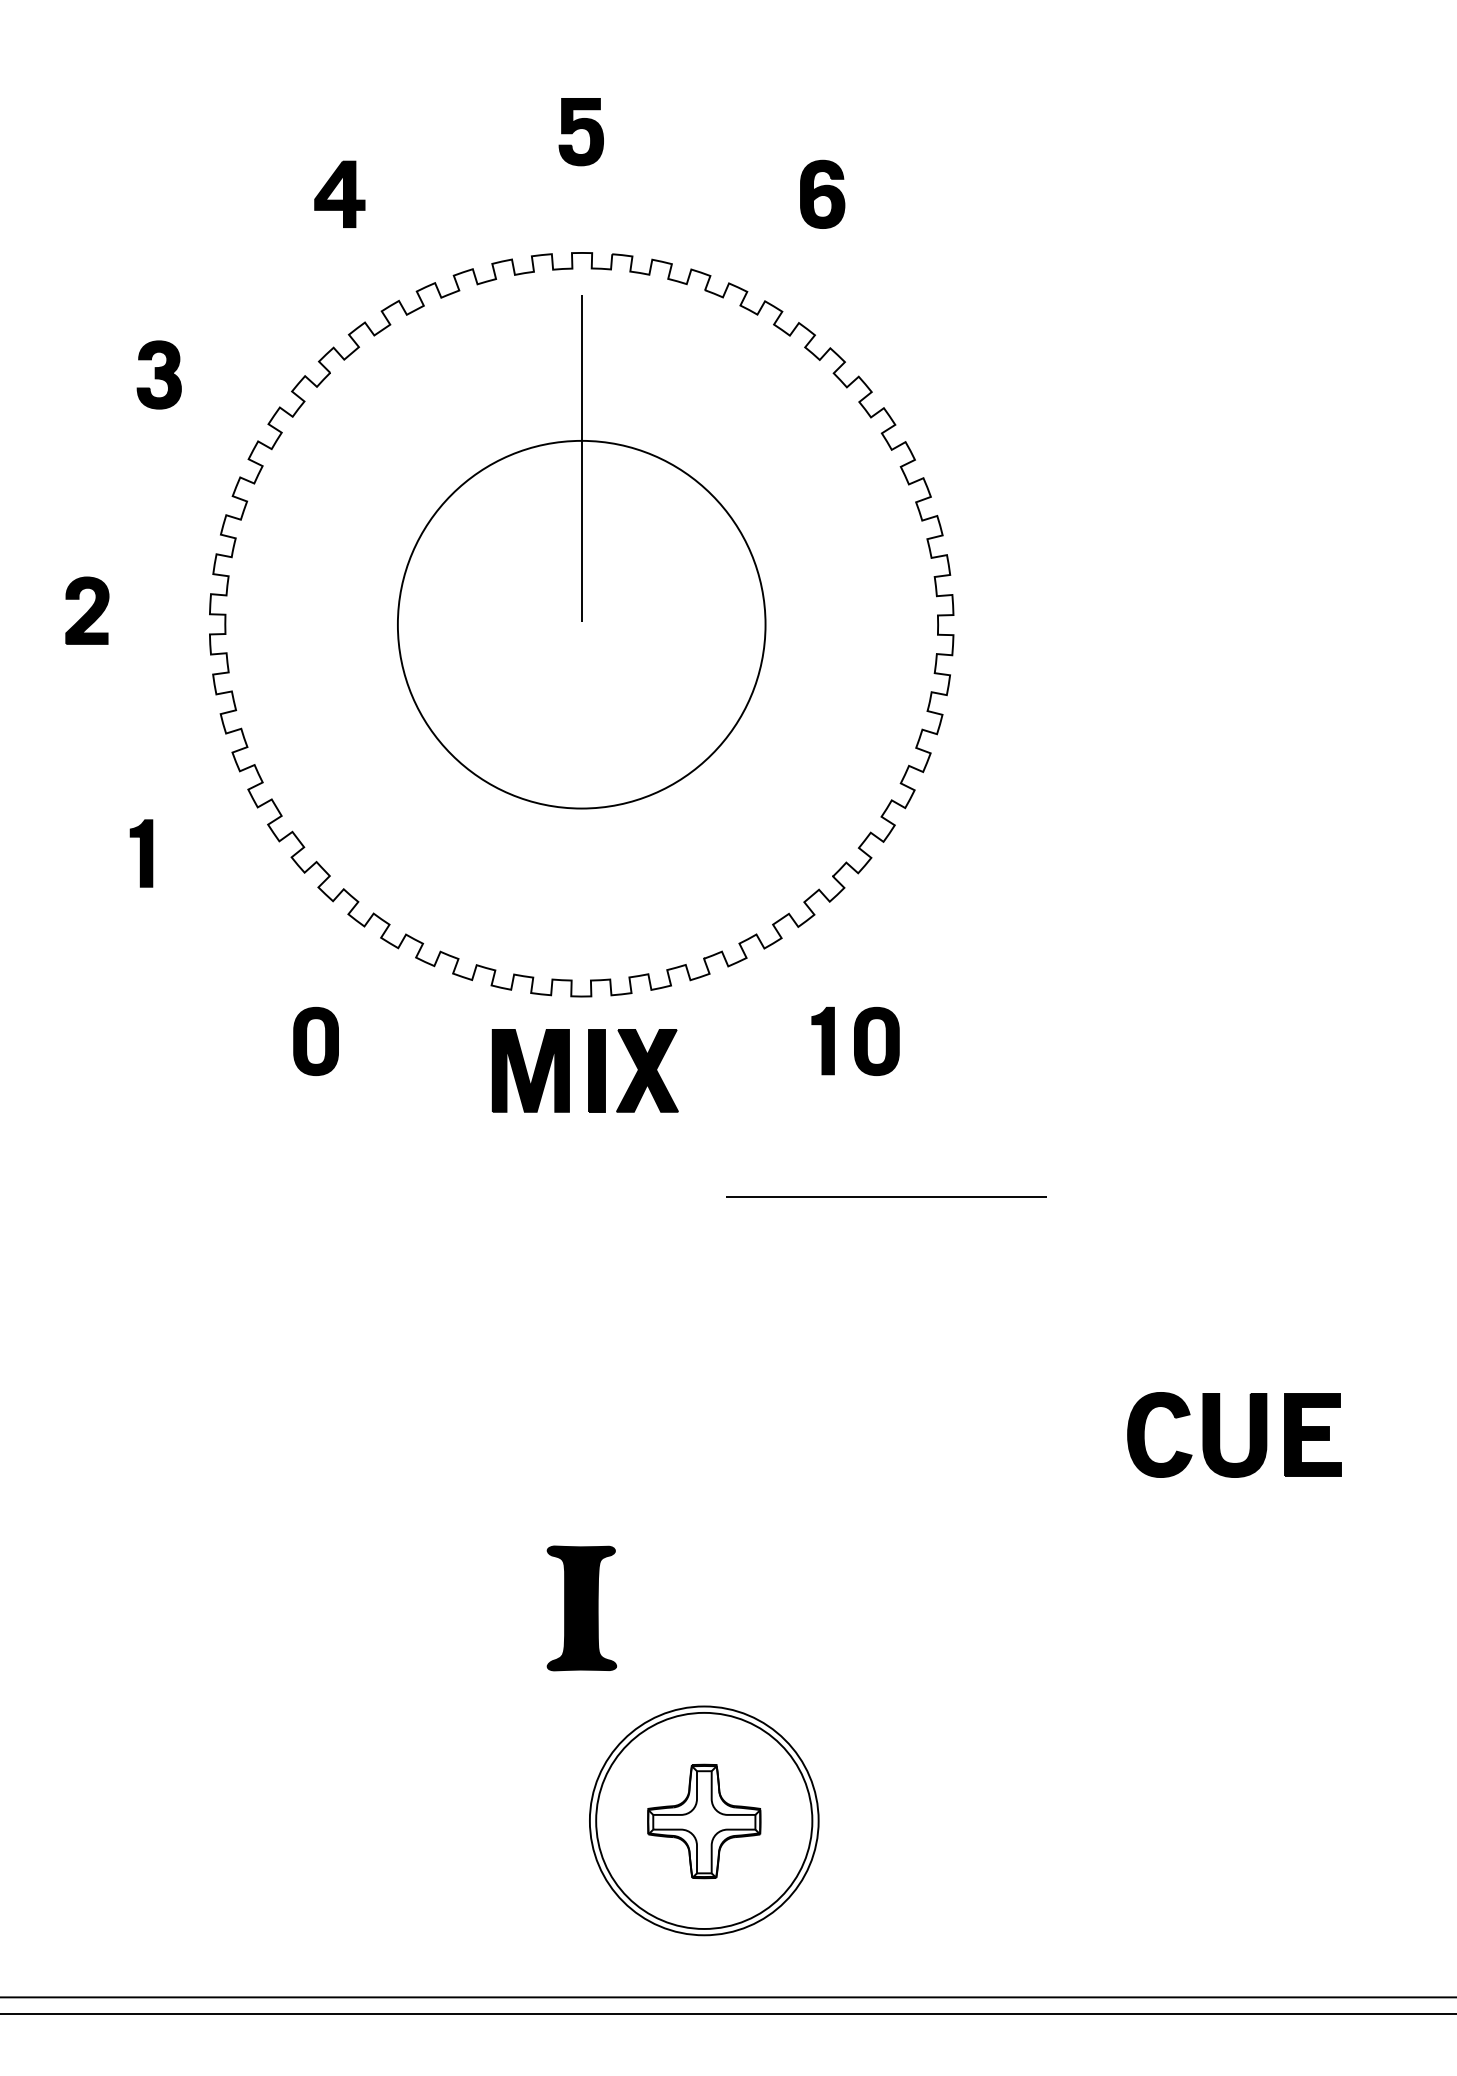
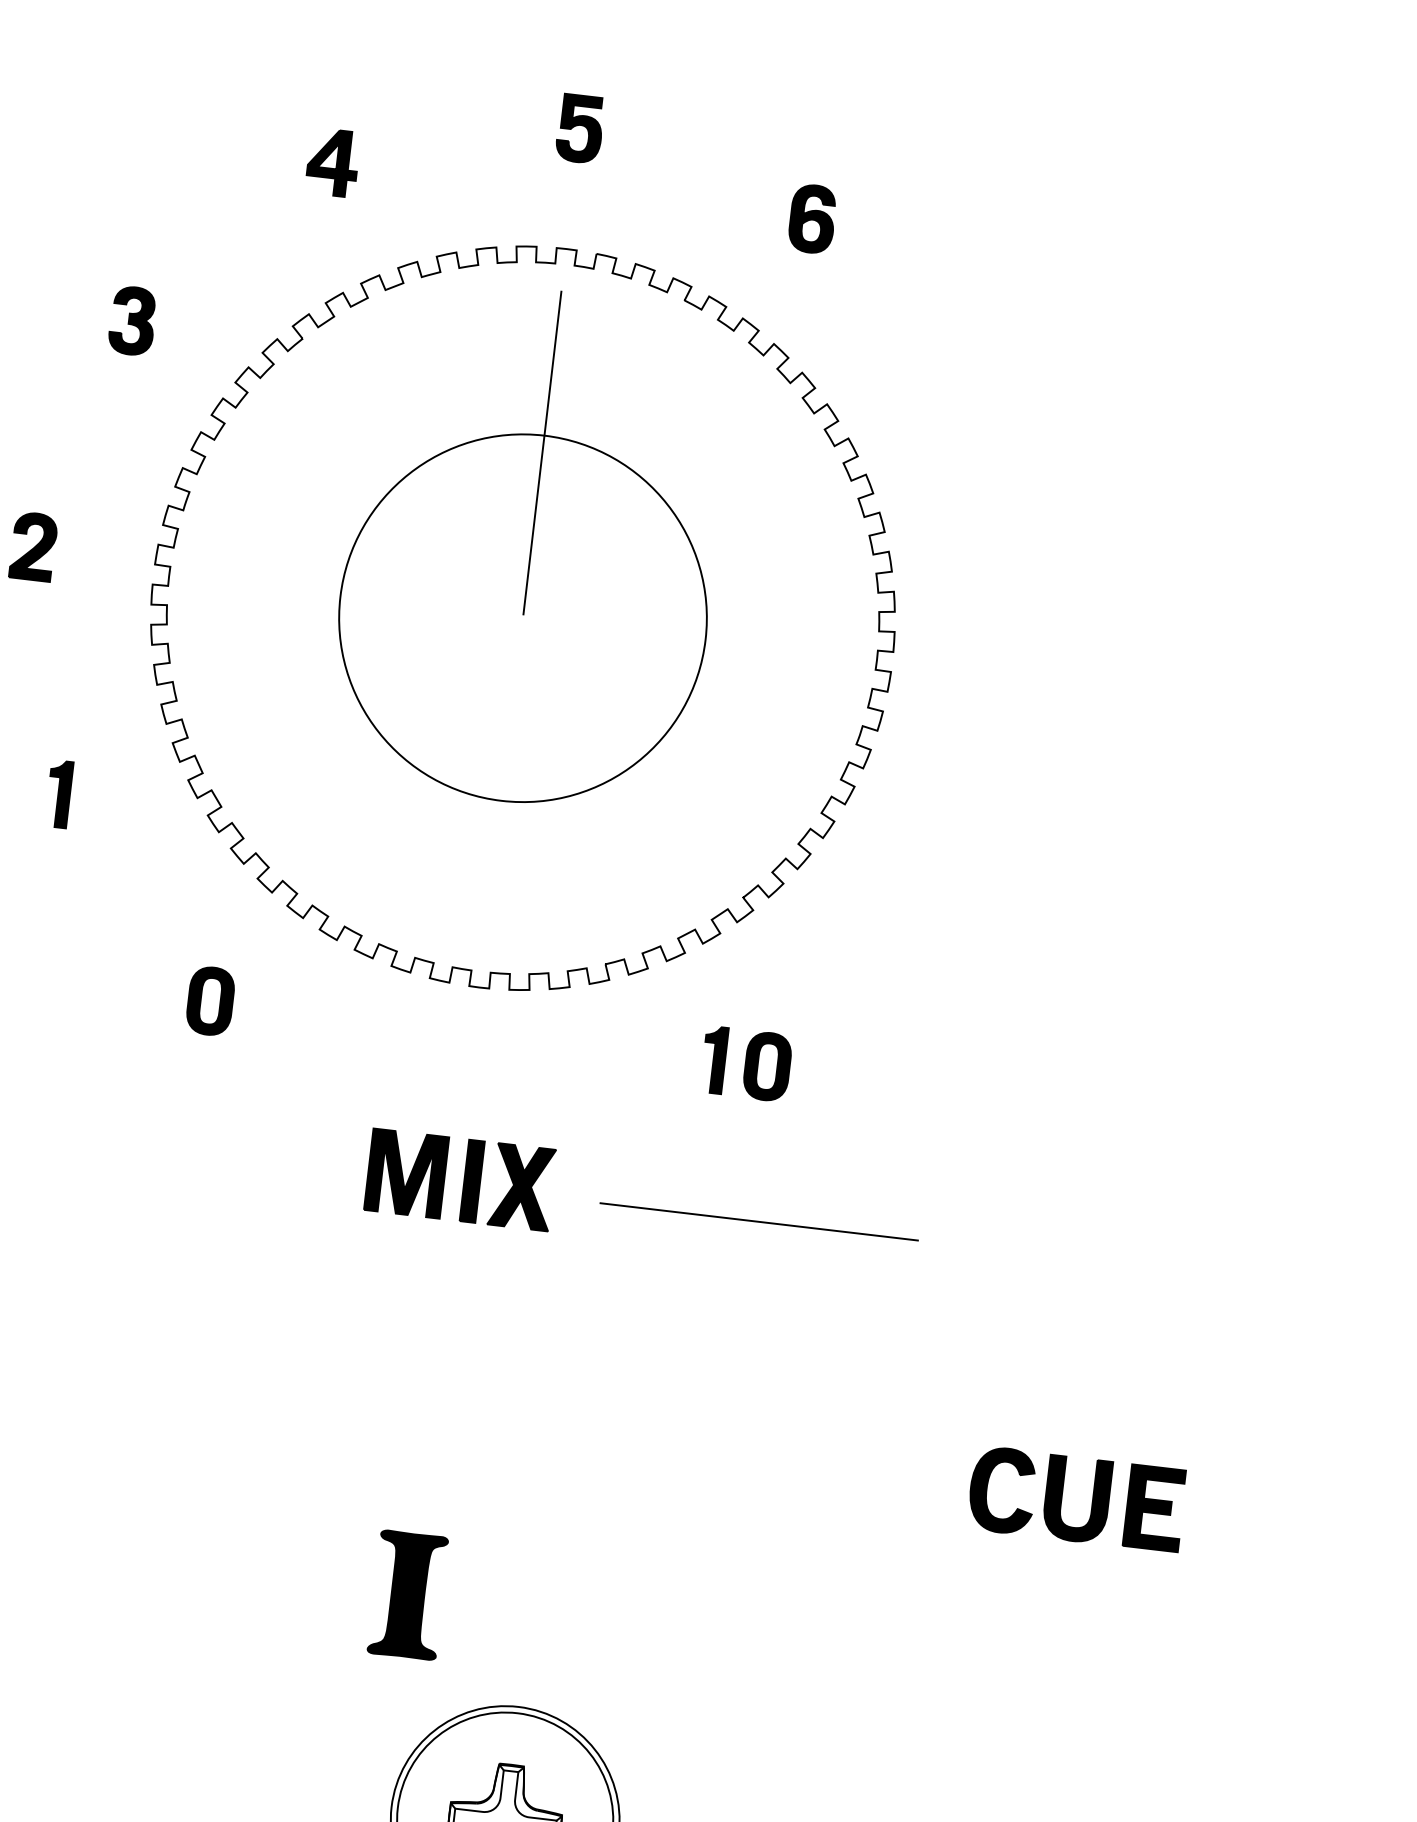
part: (584, 1070) -> (459, 1179), moved

